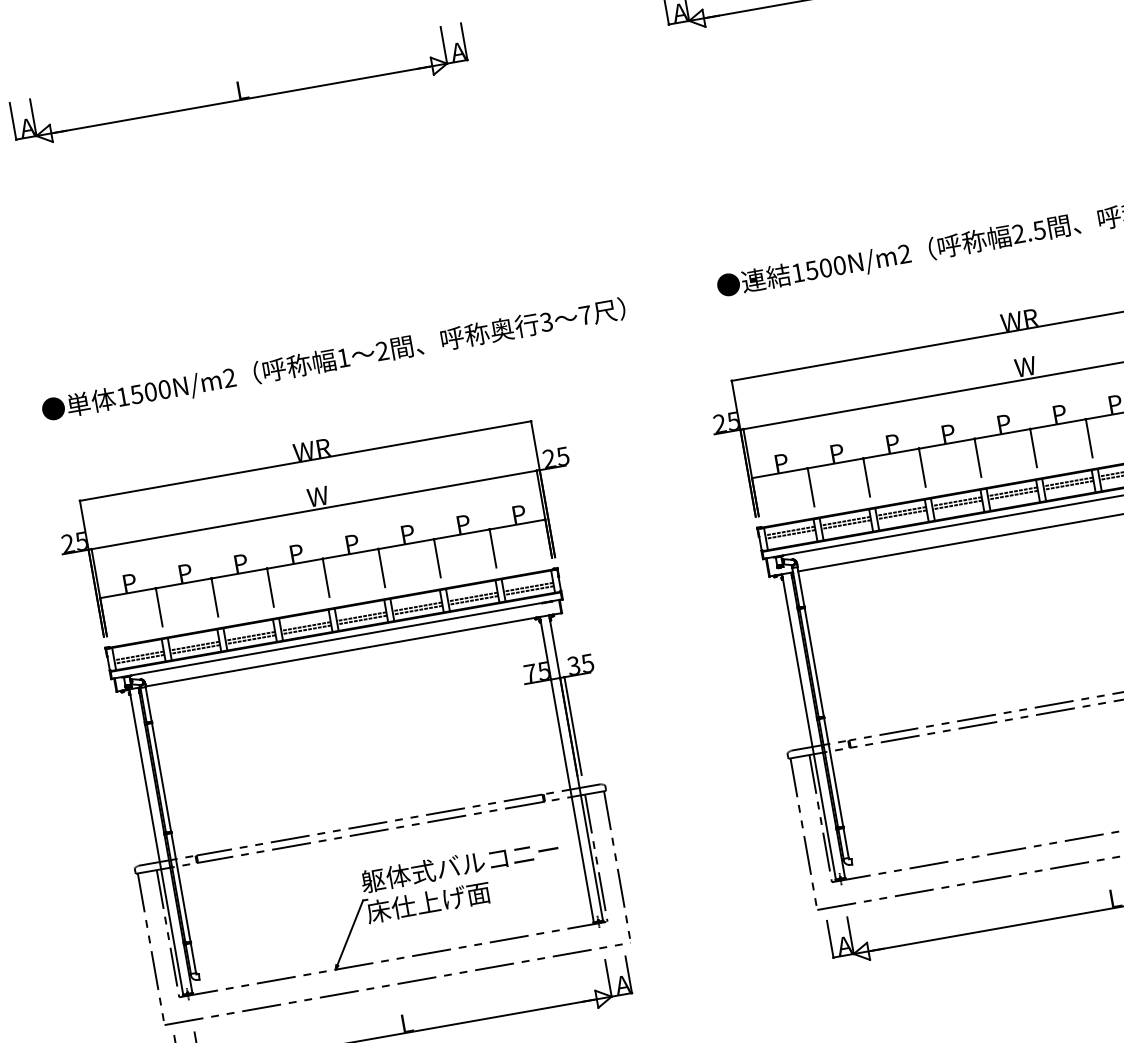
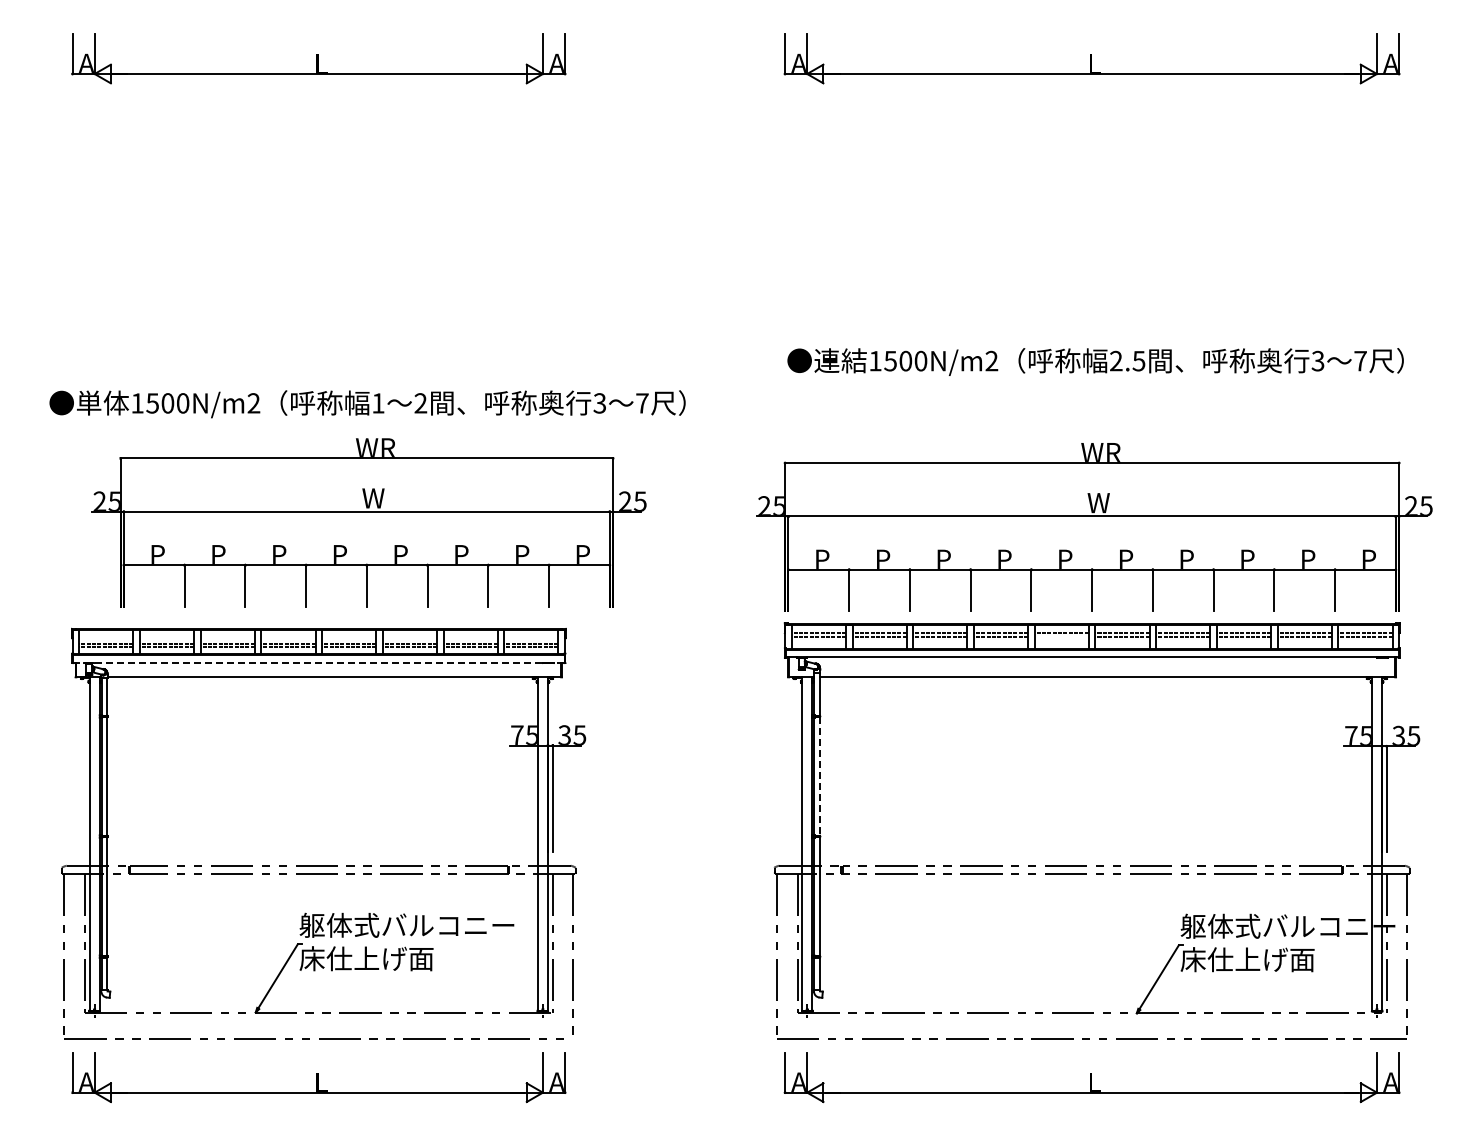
text: (333, 360) -> (367, 404), moved
line: (1012, 495) -> (1061, 636), removed
part: (317, 519) -> (368, 522), moved
line: (336, 638) -> (318, 662), solid -> dashed
line: (814, 663) -> (819, 777), solid -> dashed

